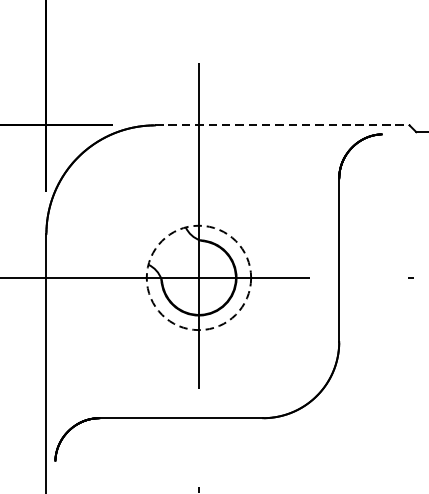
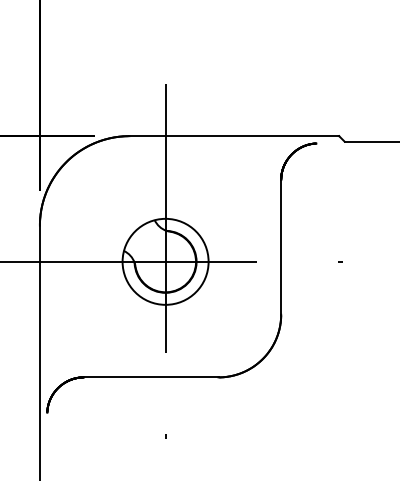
line: (282, 125) -> (234, 136), dashed -> solid
circle: (198, 277) -> (165, 261), dashed -> solid

